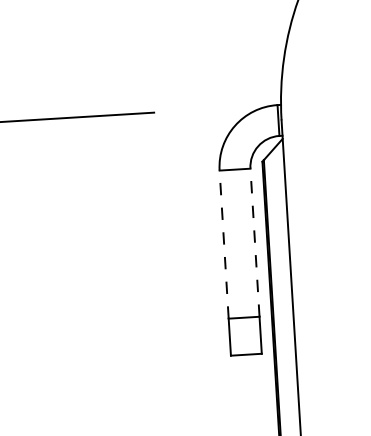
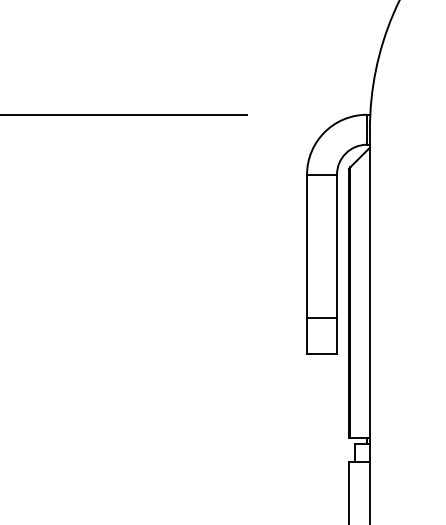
line: (254, 242) -> (336, 246), dashed -> solid
line: (224, 244) -> (307, 246), dashed -> solid

